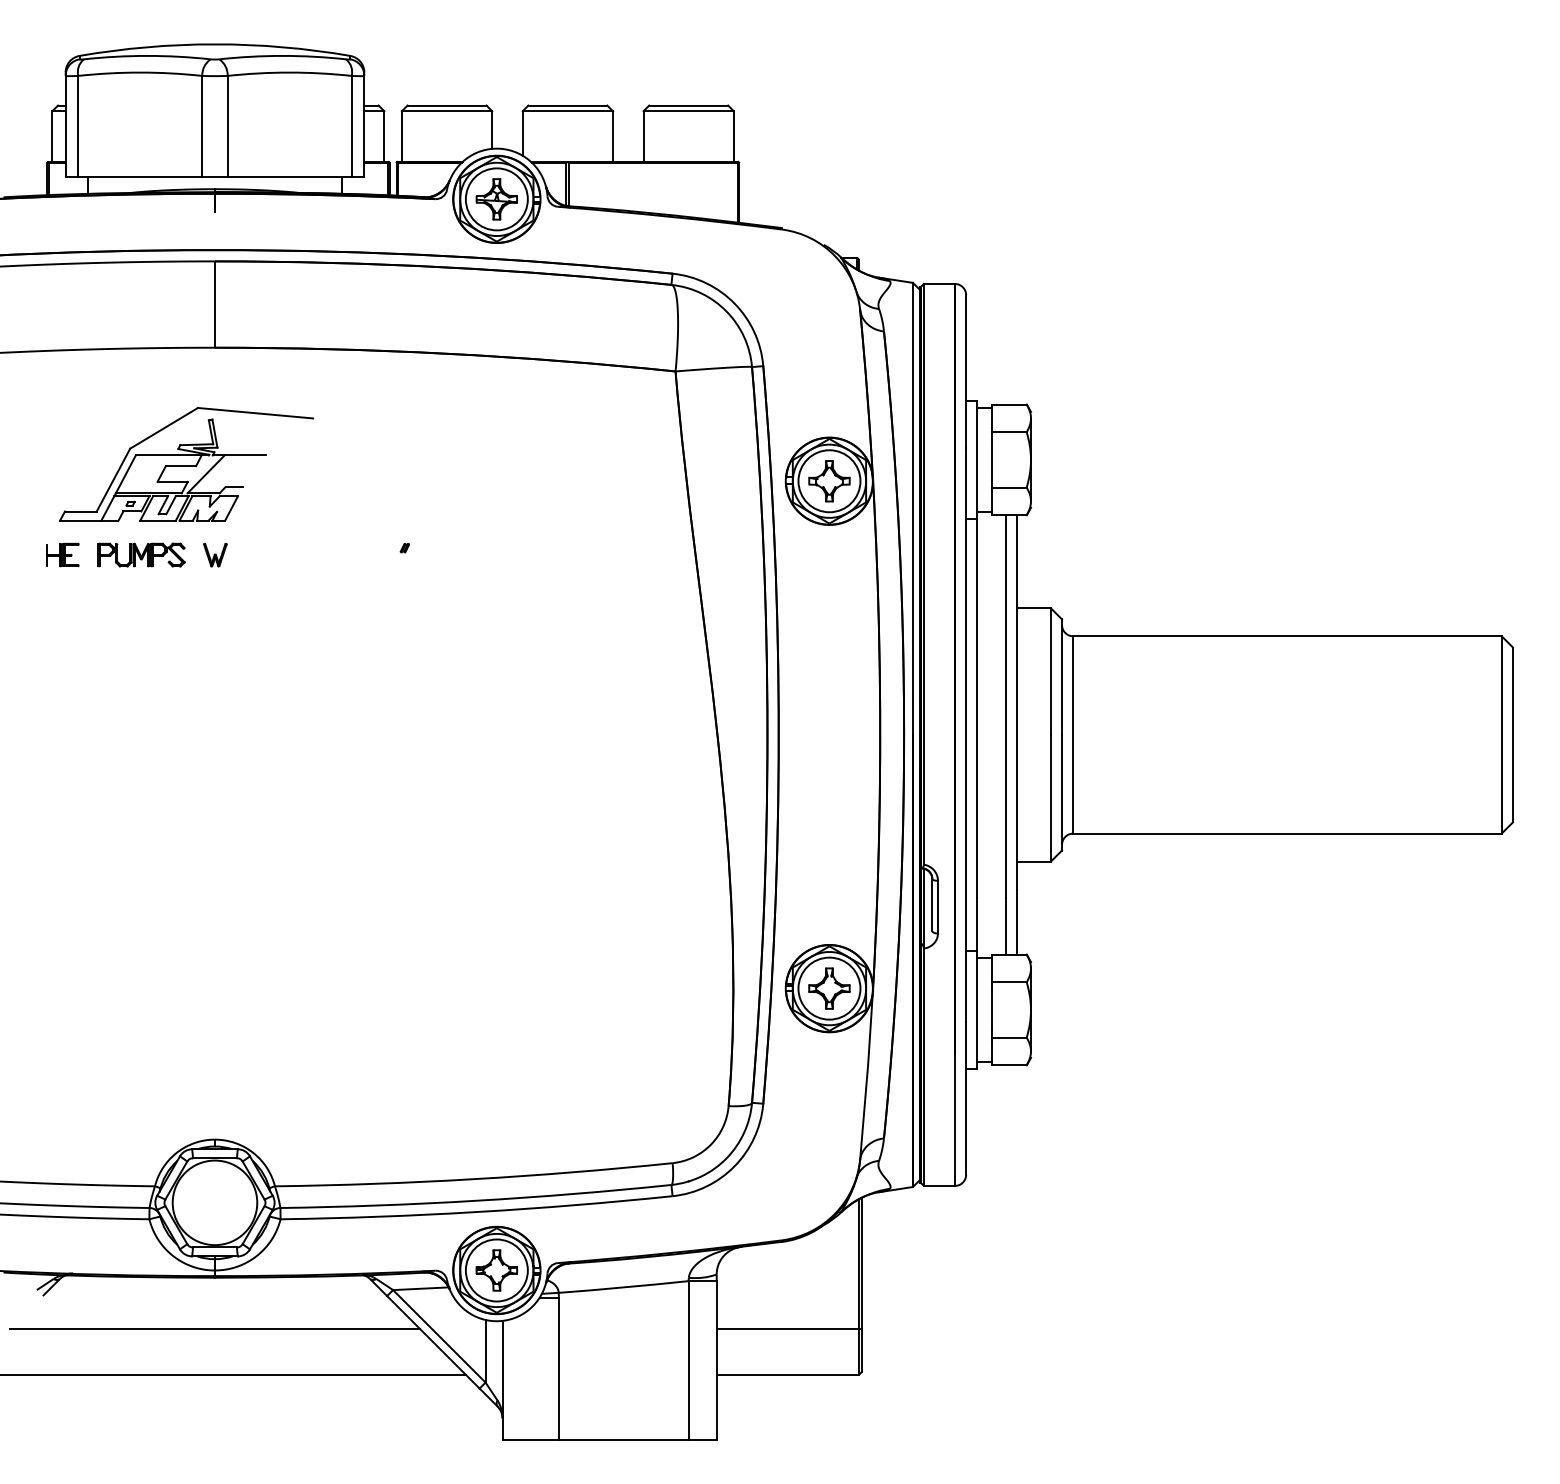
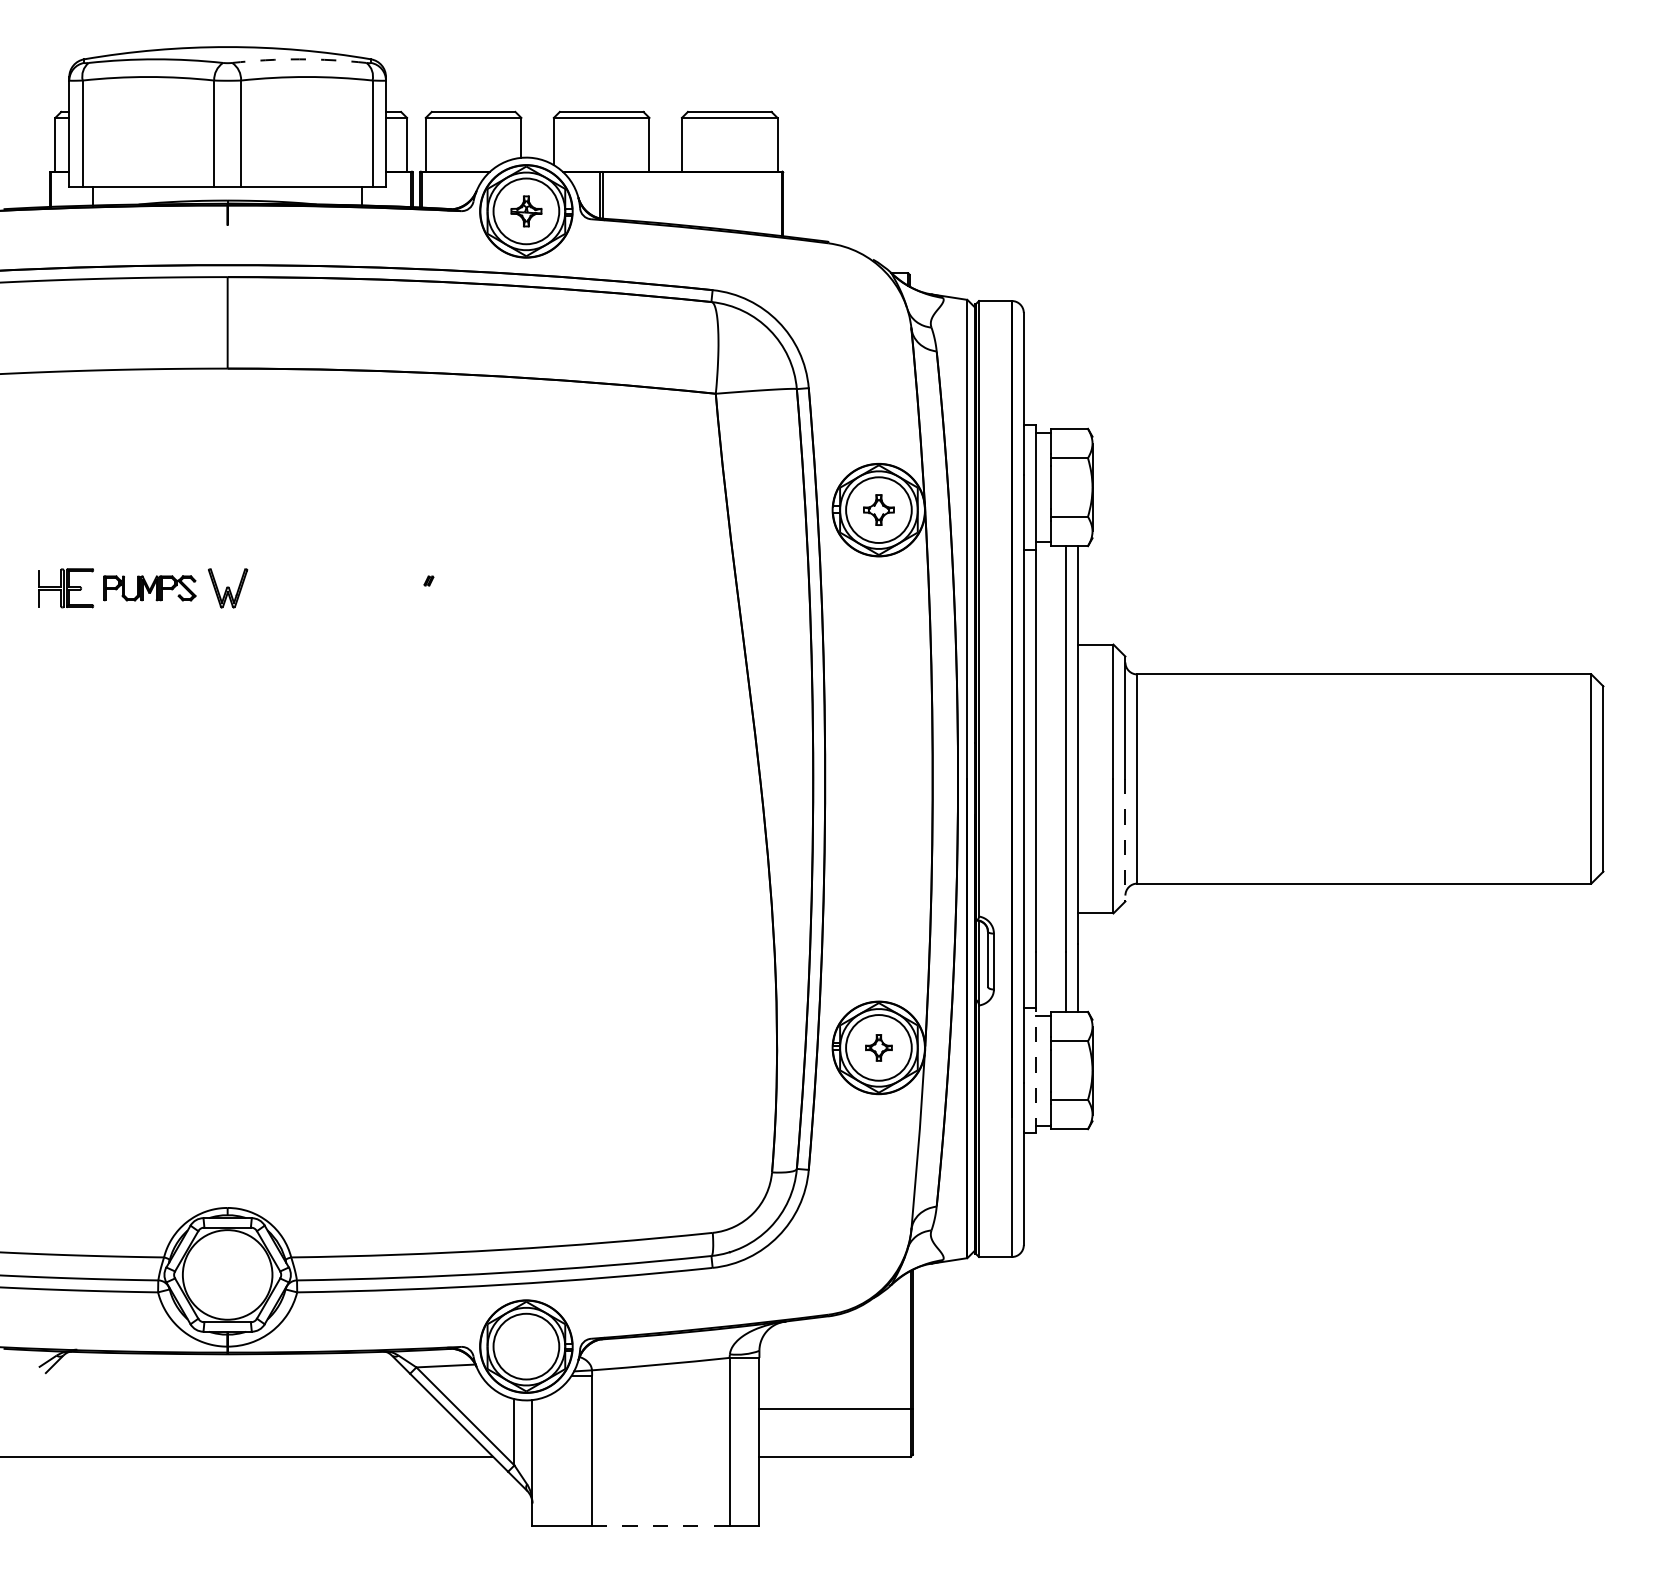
arc: (282, 56) -> (299, 59), solid -> dashed
part: (496, 199) -> (526, 211), size x0.7
part: (186, 463) -> (197, 491), removed
part: (829, 480) -> (878, 509), size x0.7
part: (62, 555) -> (66, 588), size x1.6
part: (214, 555) -> (227, 588), size x1.6
line: (1062, 792) -> (1125, 840), solid -> dashed
part: (829, 988) -> (878, 1047), size x0.6
line: (977, 1009) -> (1035, 1070), solid -> dashed
part: (496, 1270) -> (526, 1346), removed
line: (214, 1329) -> (227, 1409), removed
line: (623, 1439) -> (660, 1525), solid -> dashed

